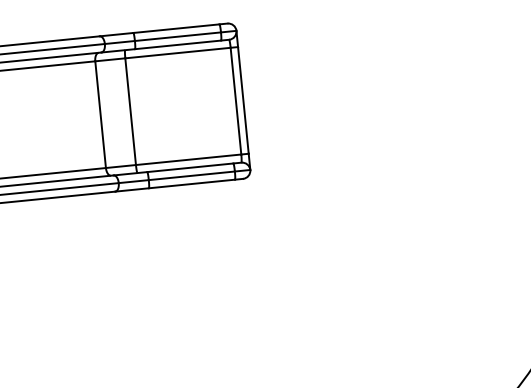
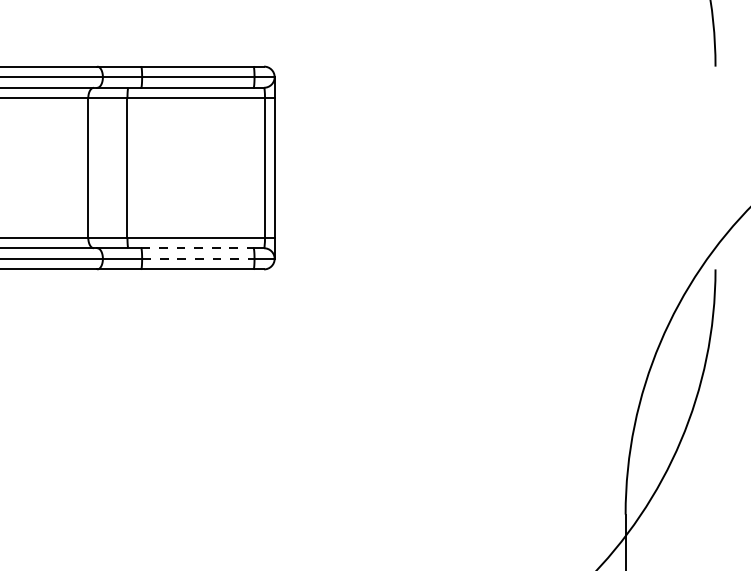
line: (190, 167) -> (197, 248), solid -> dashed
line: (191, 175) -> (198, 258), solid -> dashed

